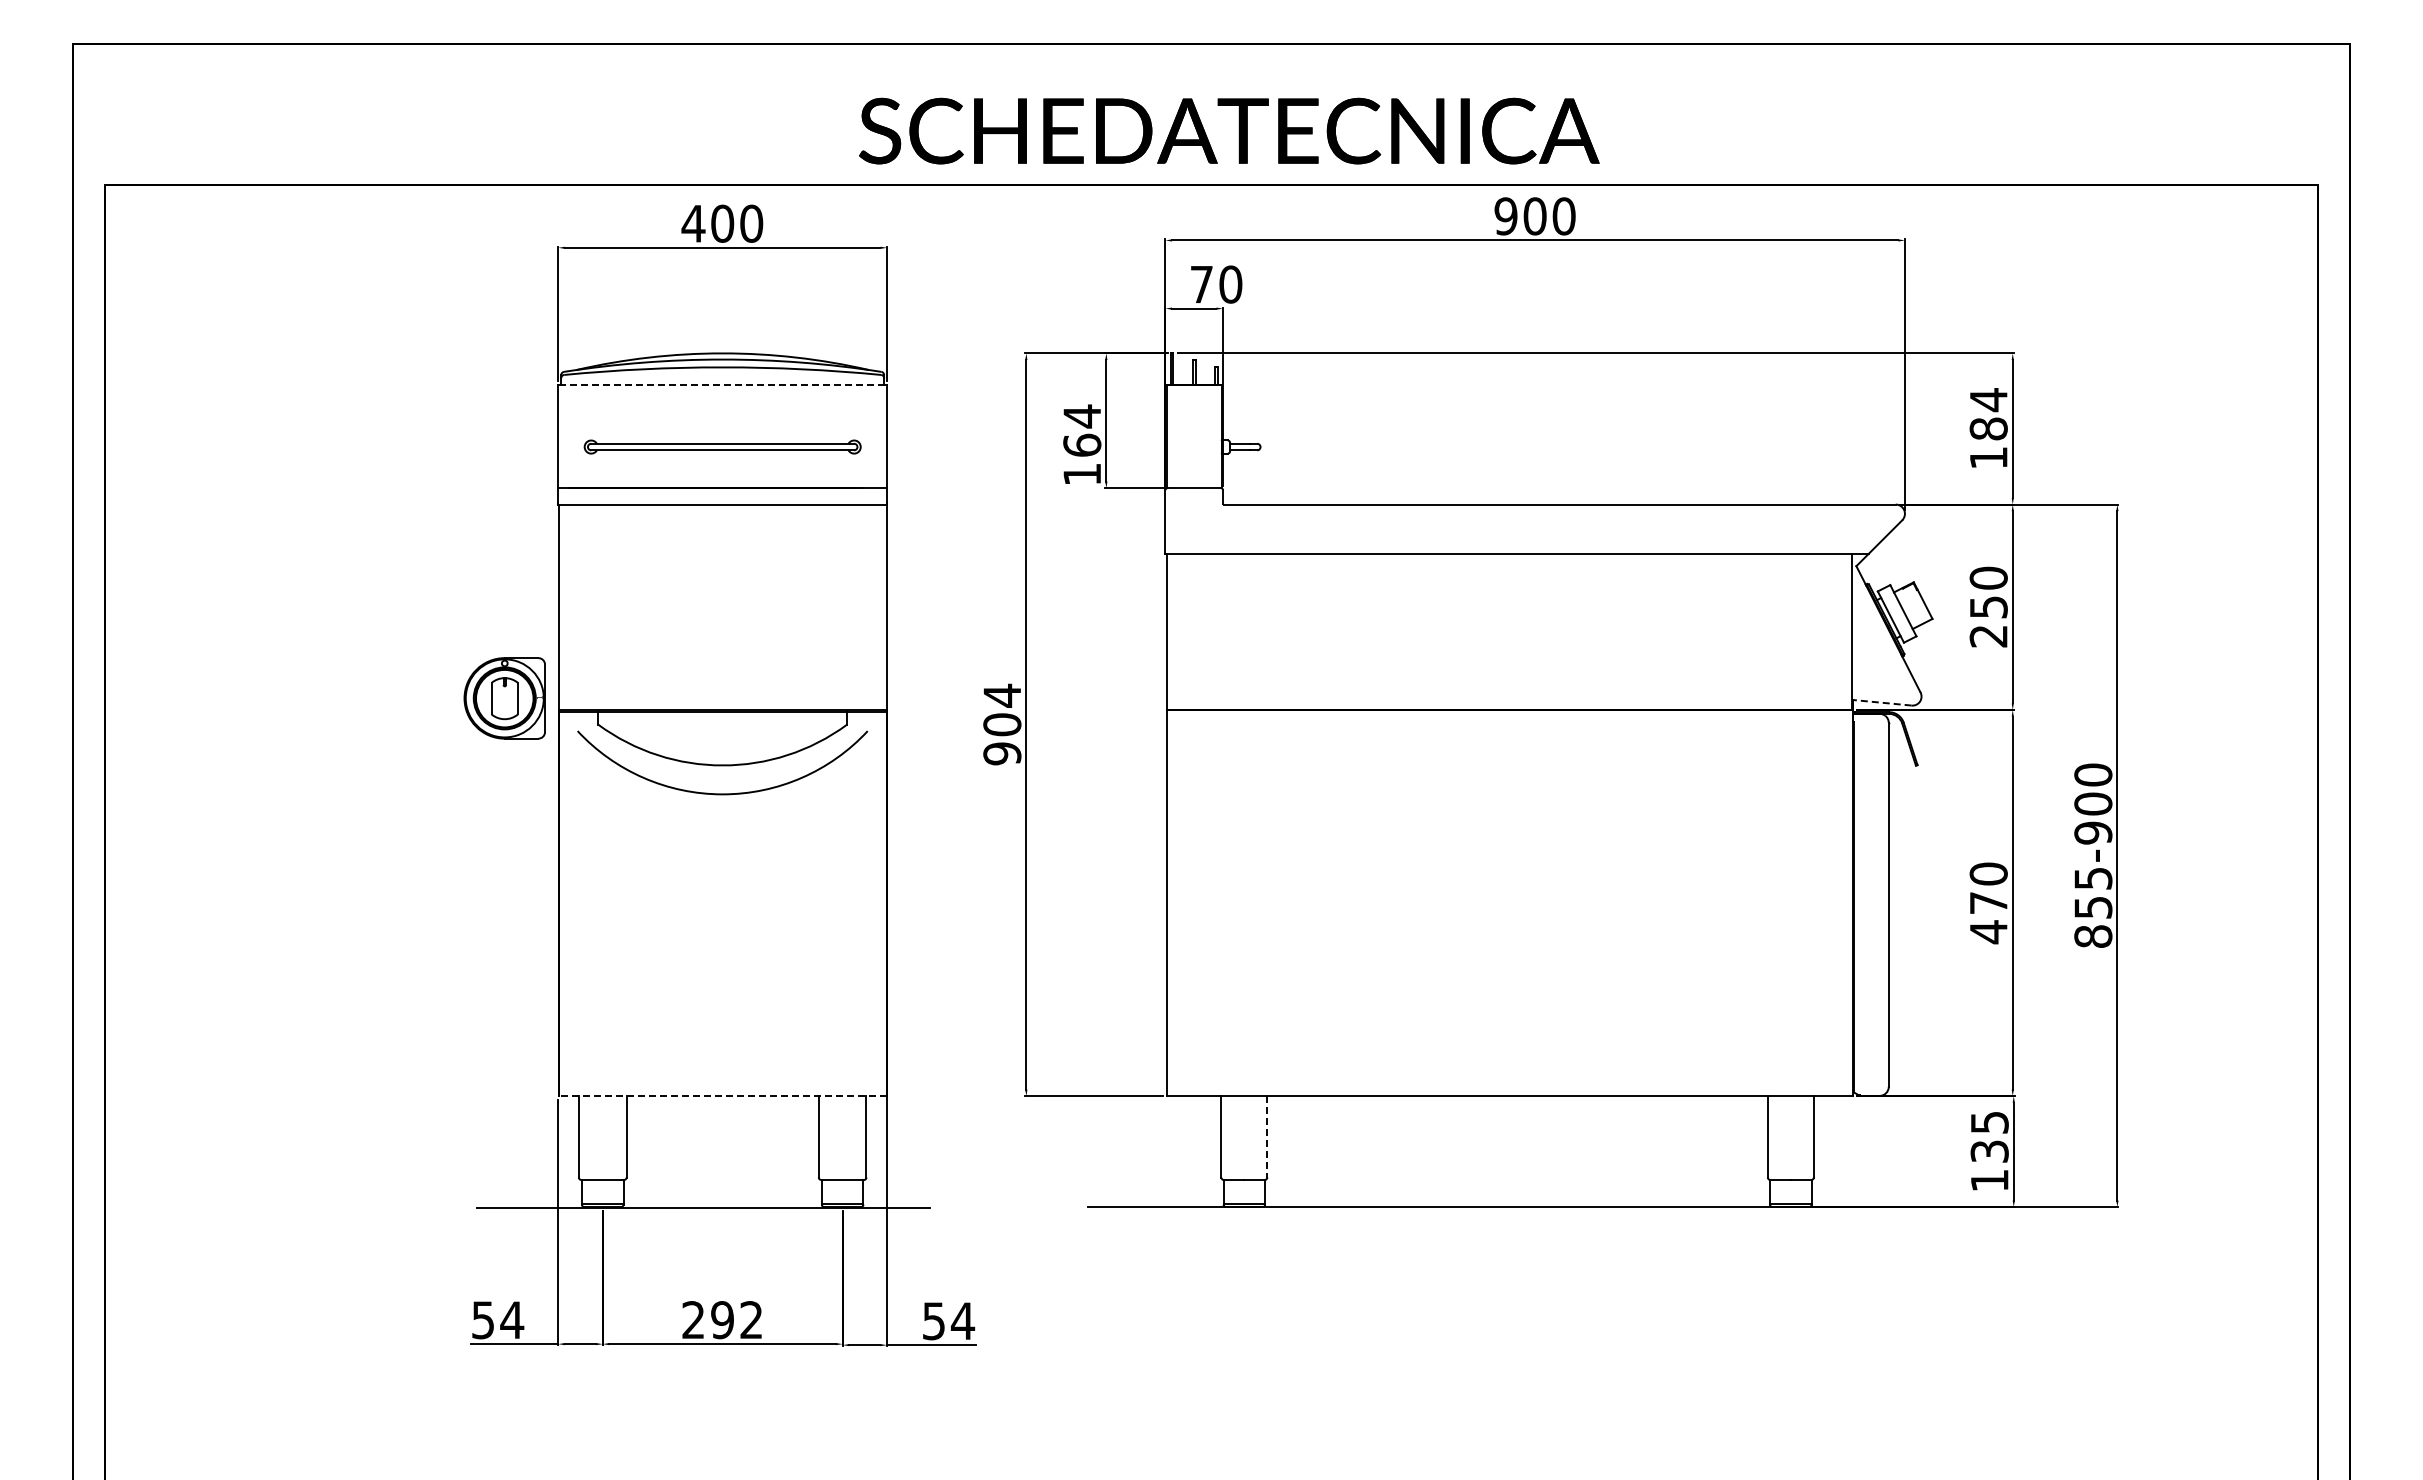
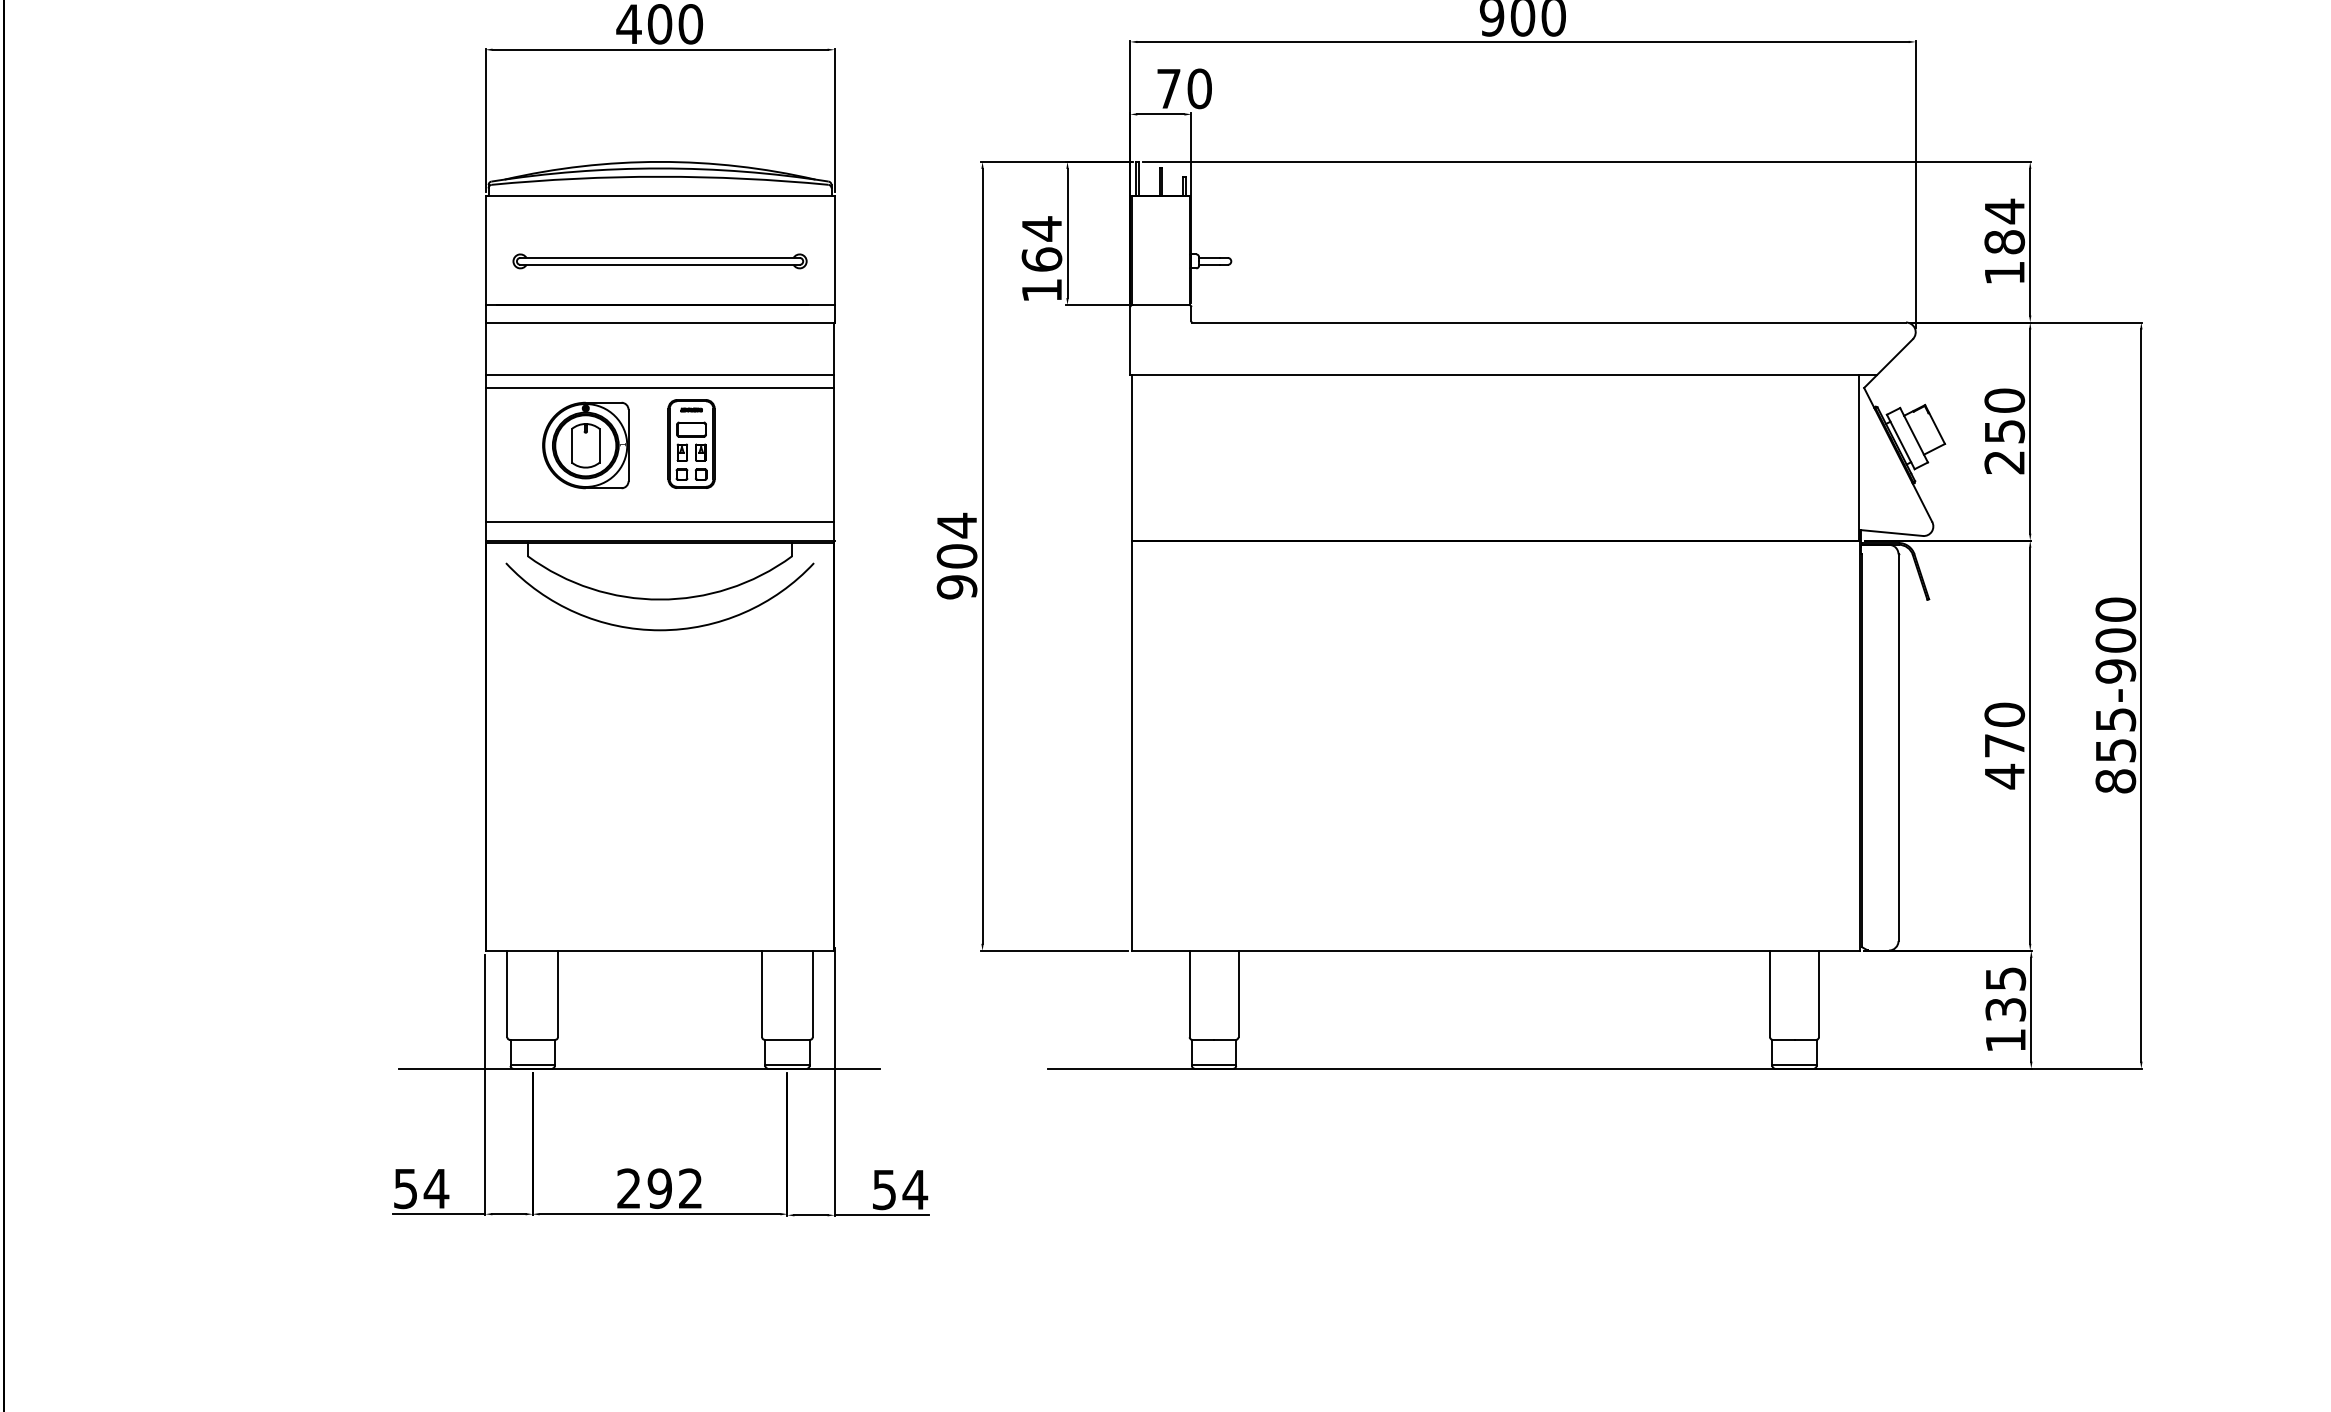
line: (722, 385) -> (659, 196), dashed -> solid
line: (722, 553) -> (659, 374), added
line: (722, 566) -> (659, 388), added
part: (751, 618) -> (690, 443), added
line: (722, 692) -> (659, 522), added
part: (504, 698) -> (585, 445), moved
line: (1882, 702) -> (1891, 532), dashed -> solid
line: (722, 1096) -> (659, 951), dashed -> solid
line: (1267, 1136) -> (1238, 993), dashed -> solid

